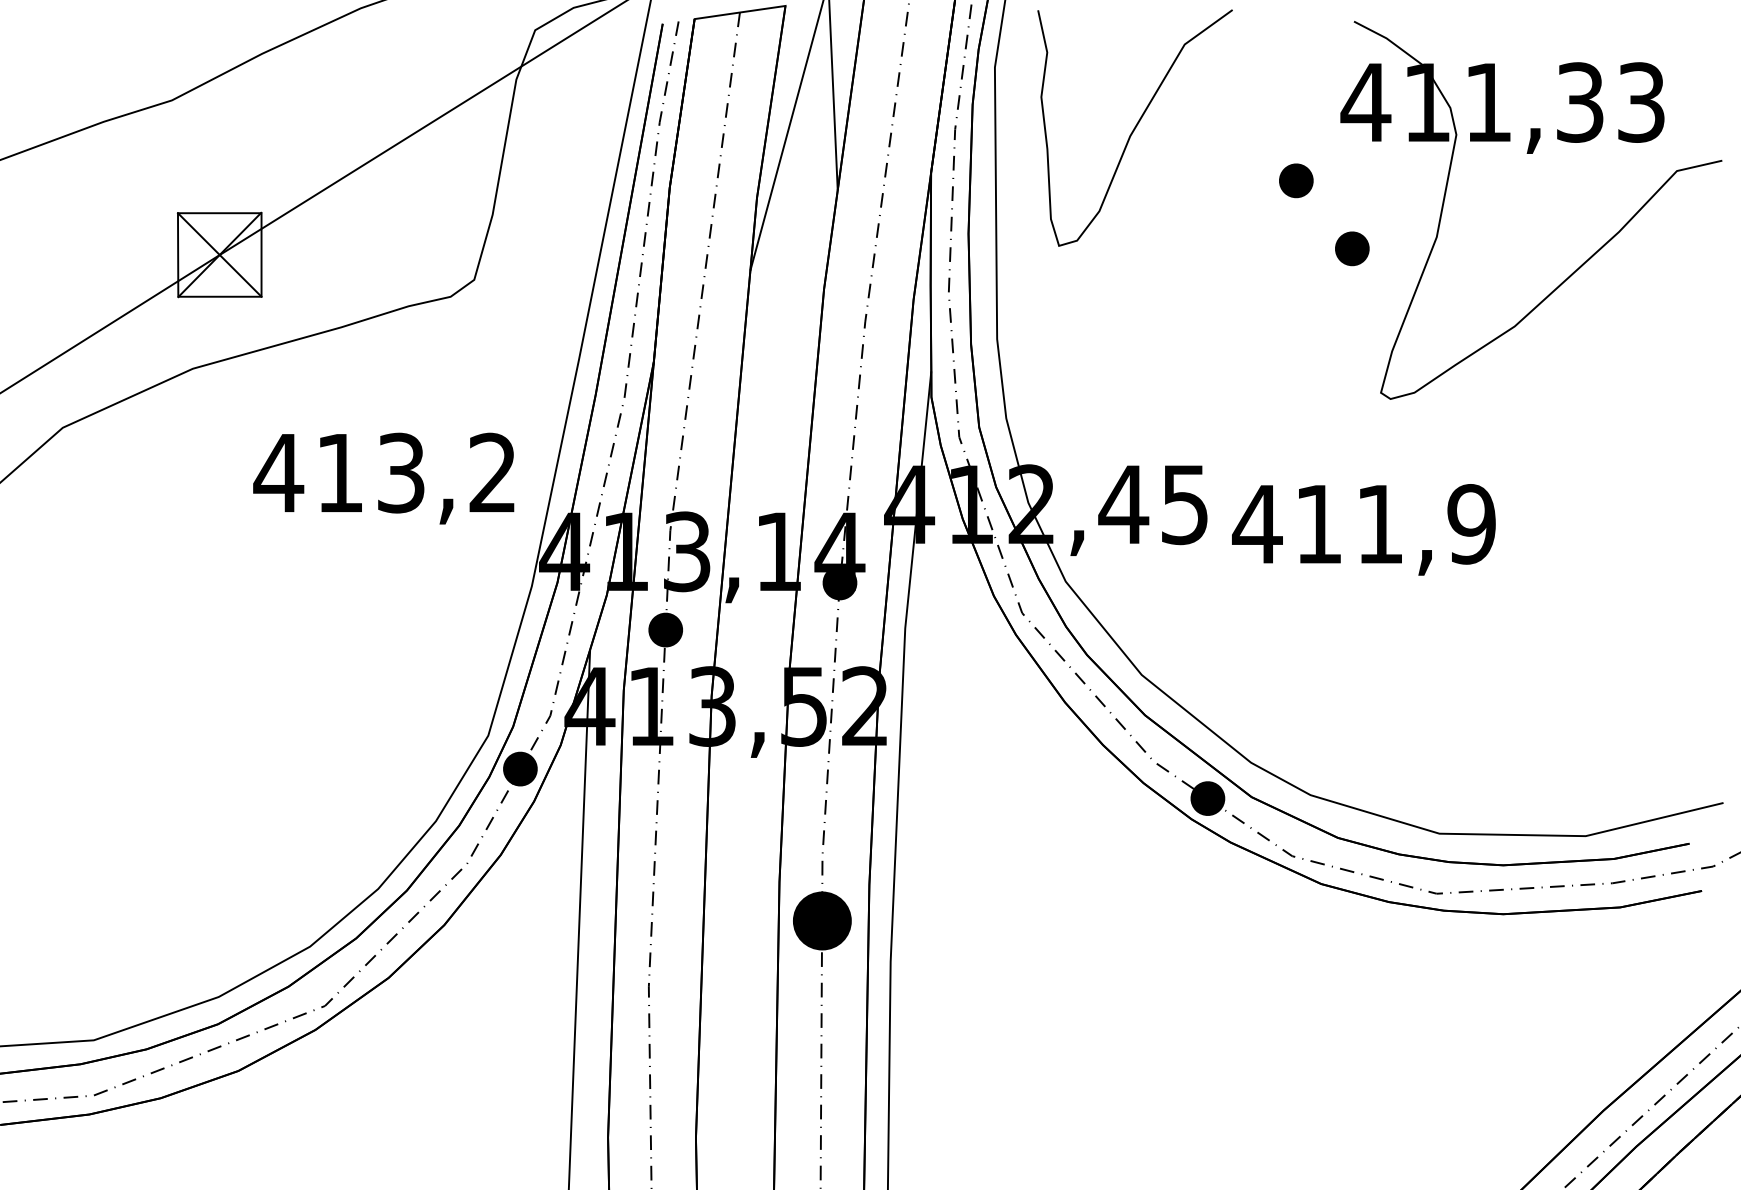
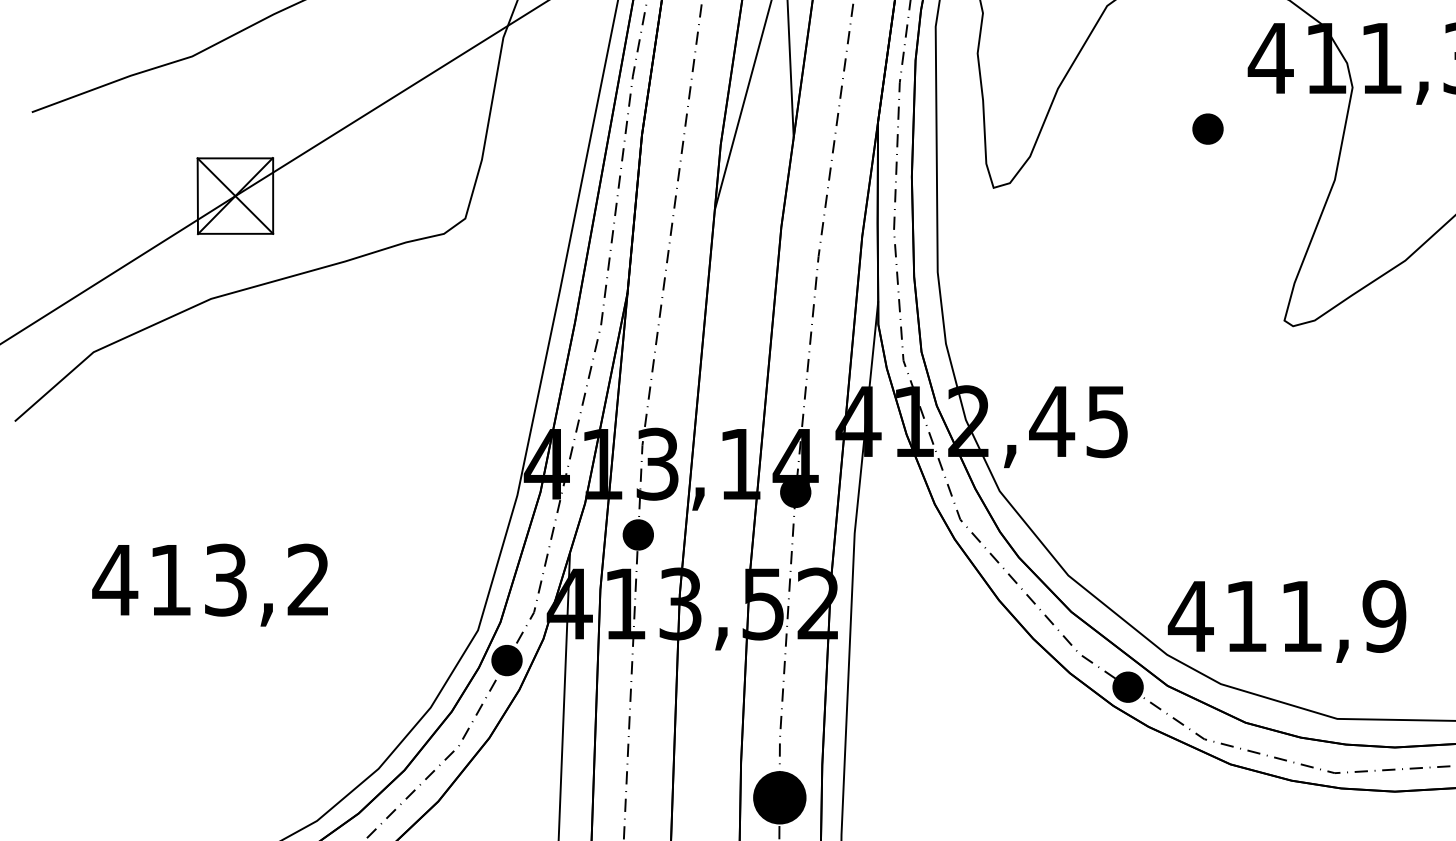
part: (1352, 248) -> (1258, 190), removed
text: (383, 478) -> (209, 585), moved
text: (1363, 529) -> (1286, 621), moved

